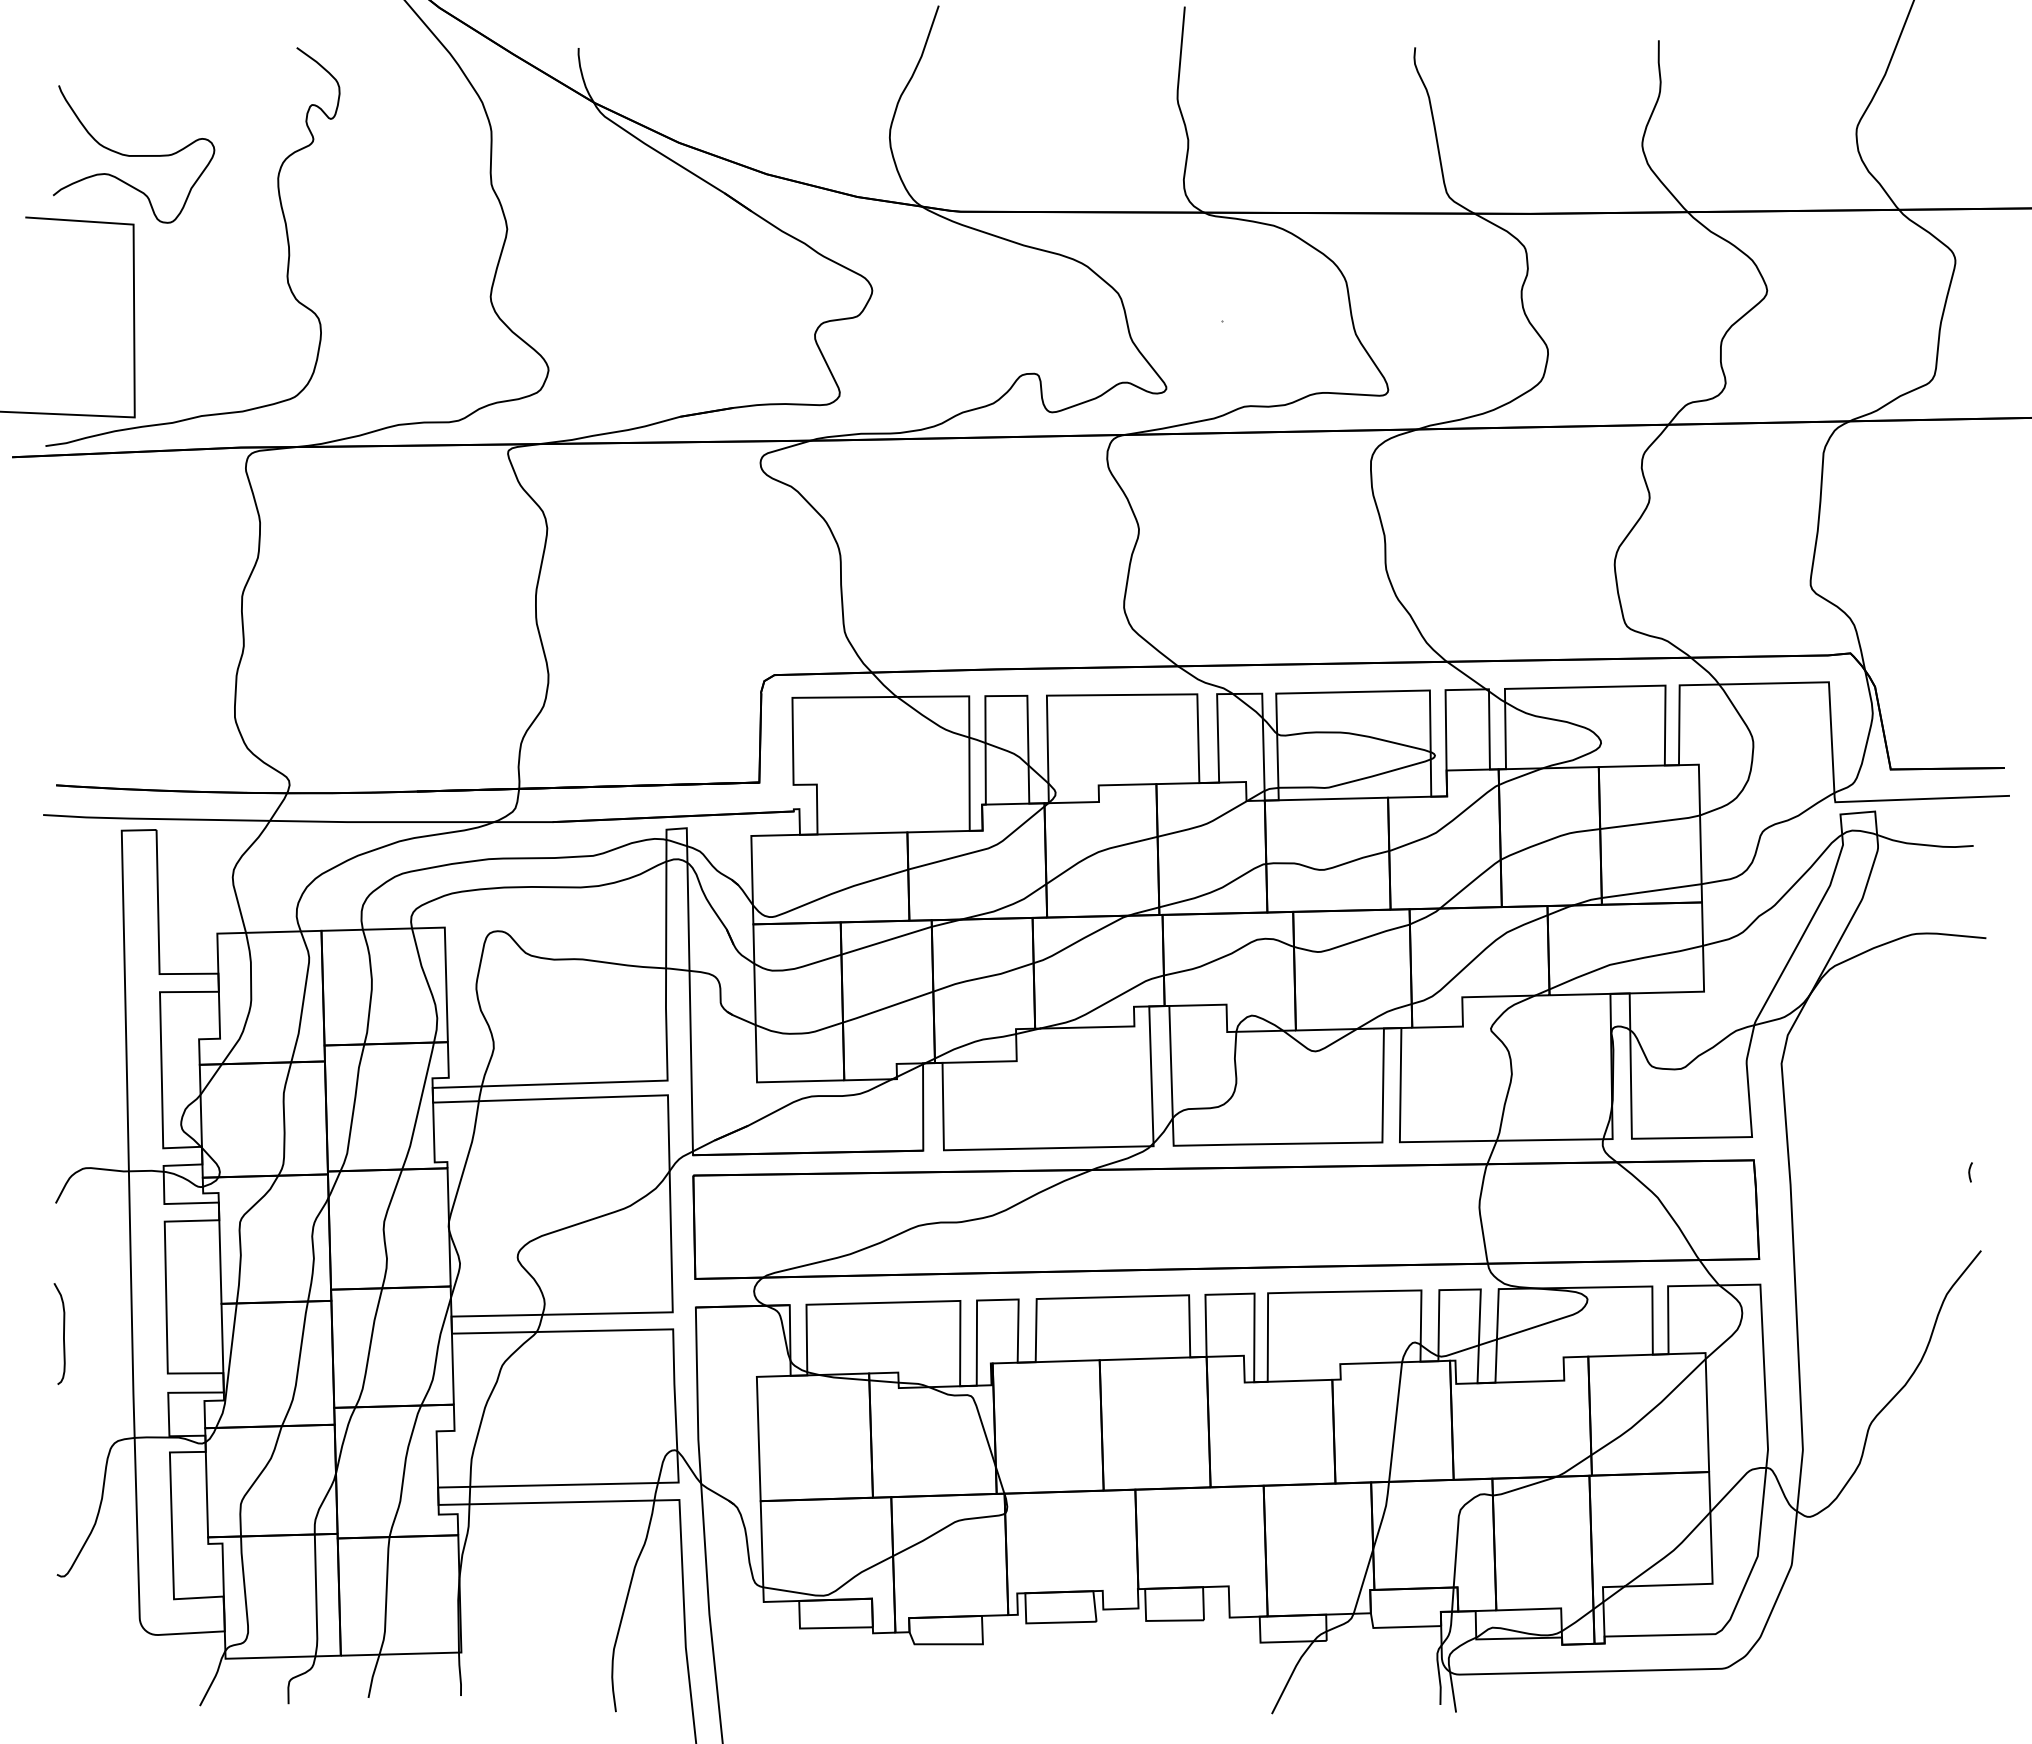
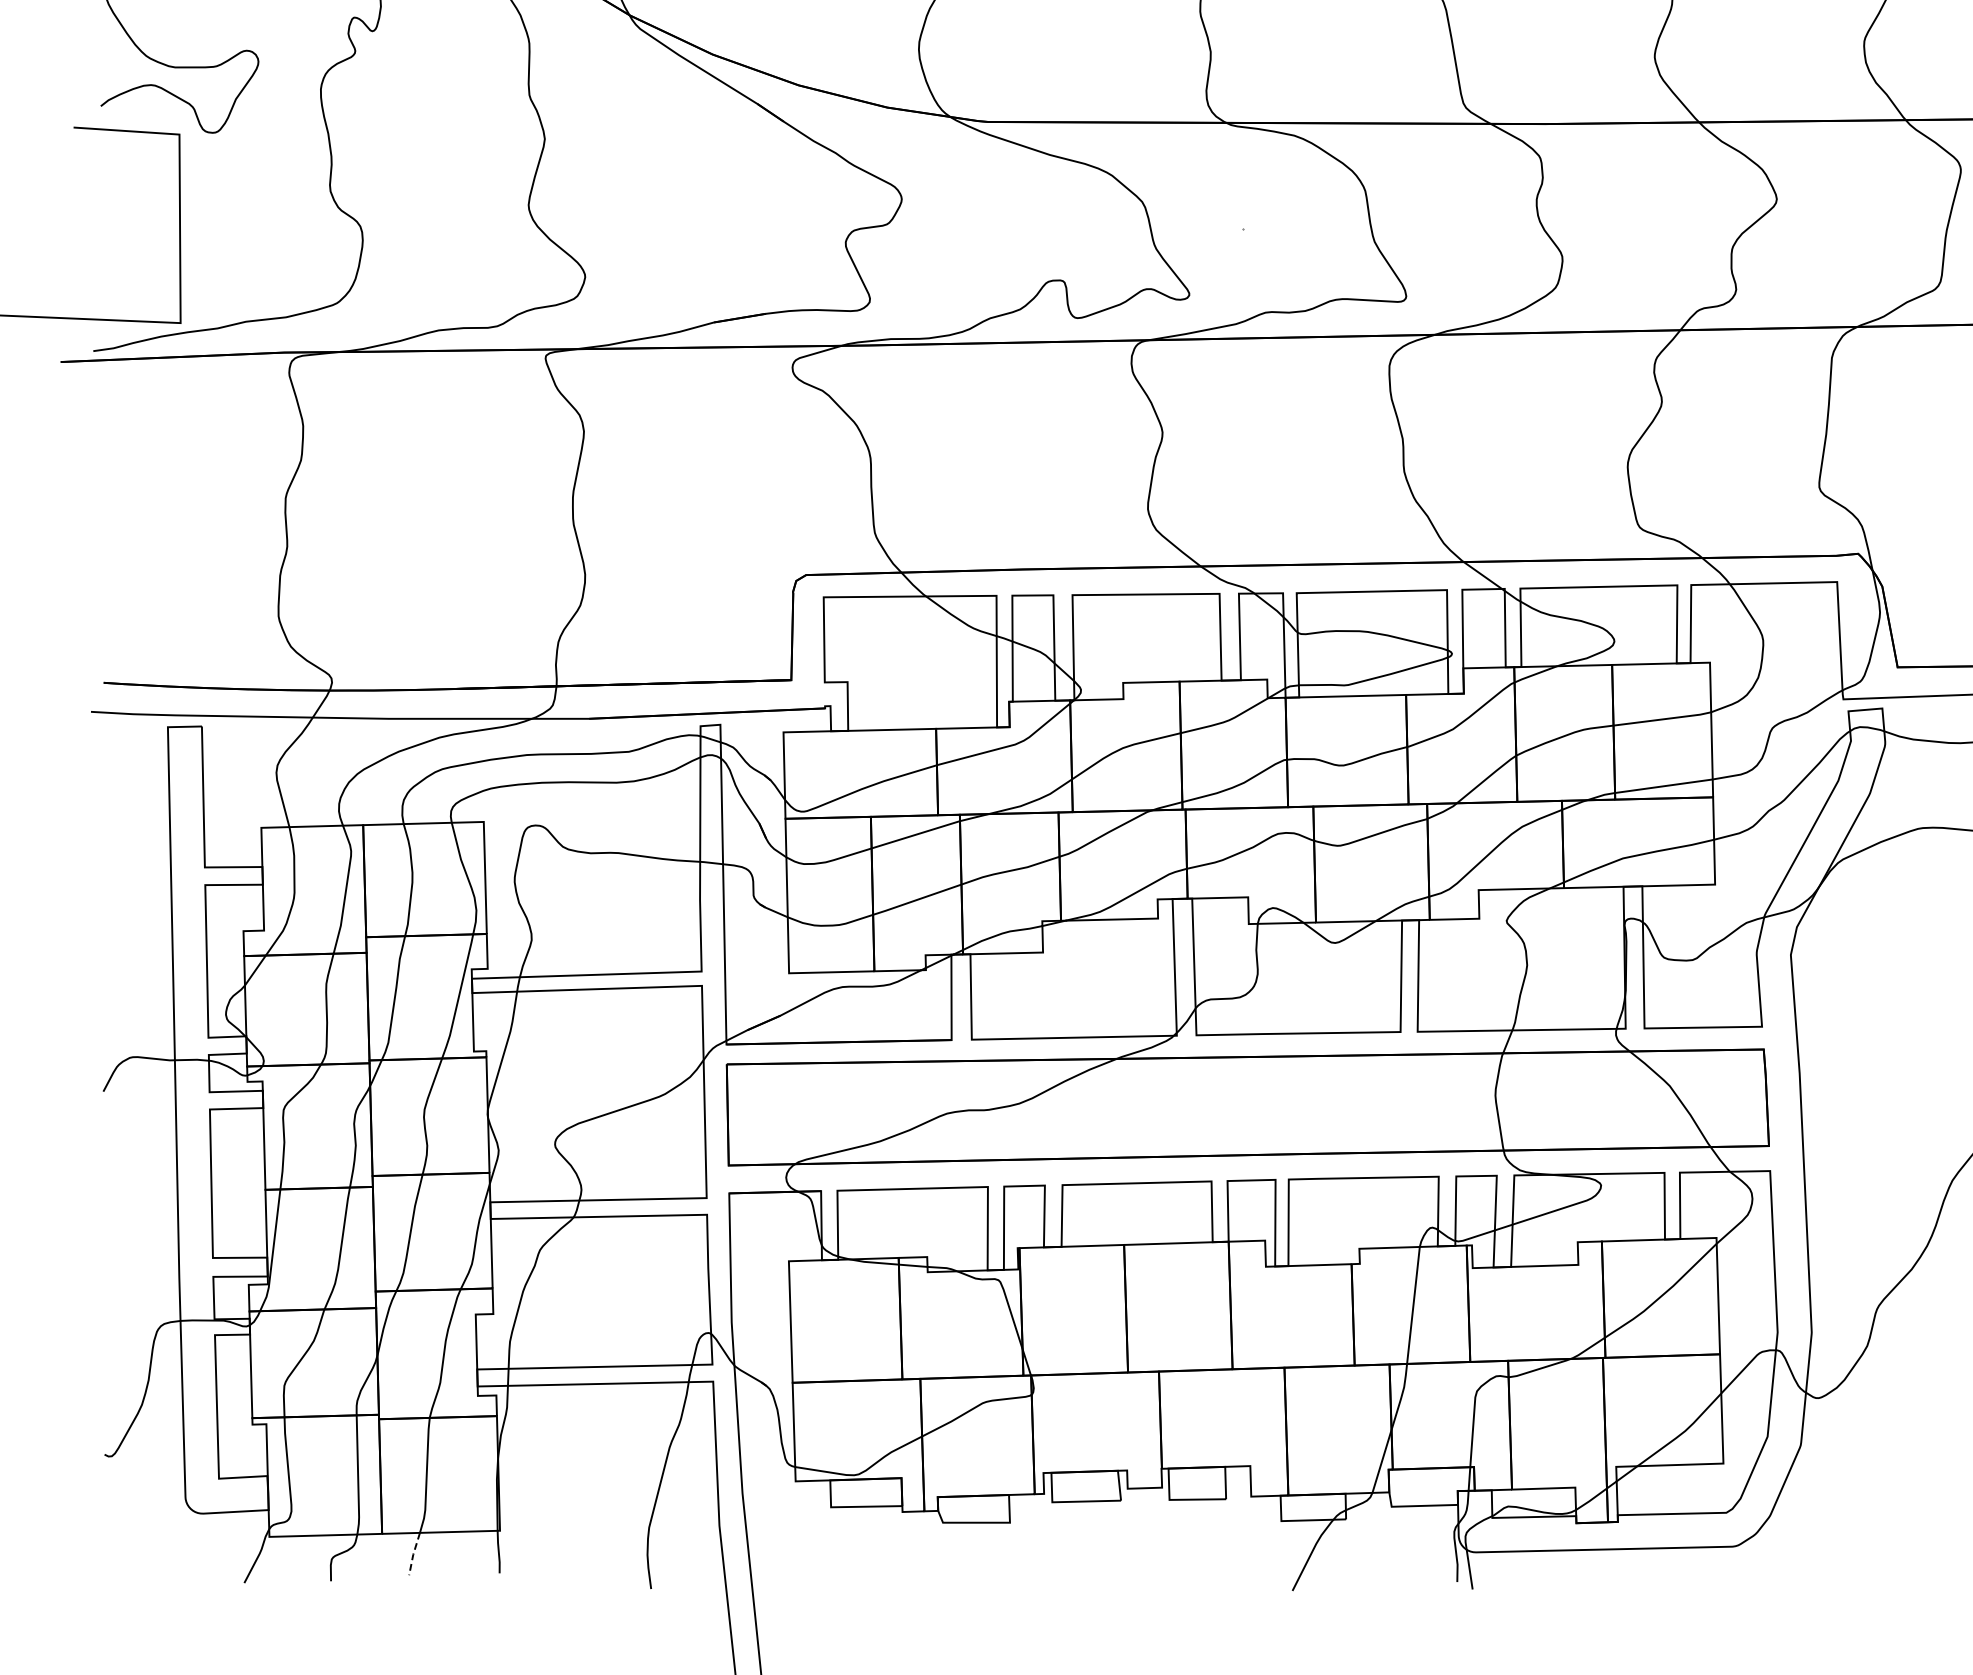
curve: (63, 1333) -> (110, 1218), removed
line: (372, 1676) -> (413, 1554), solid -> dashed

